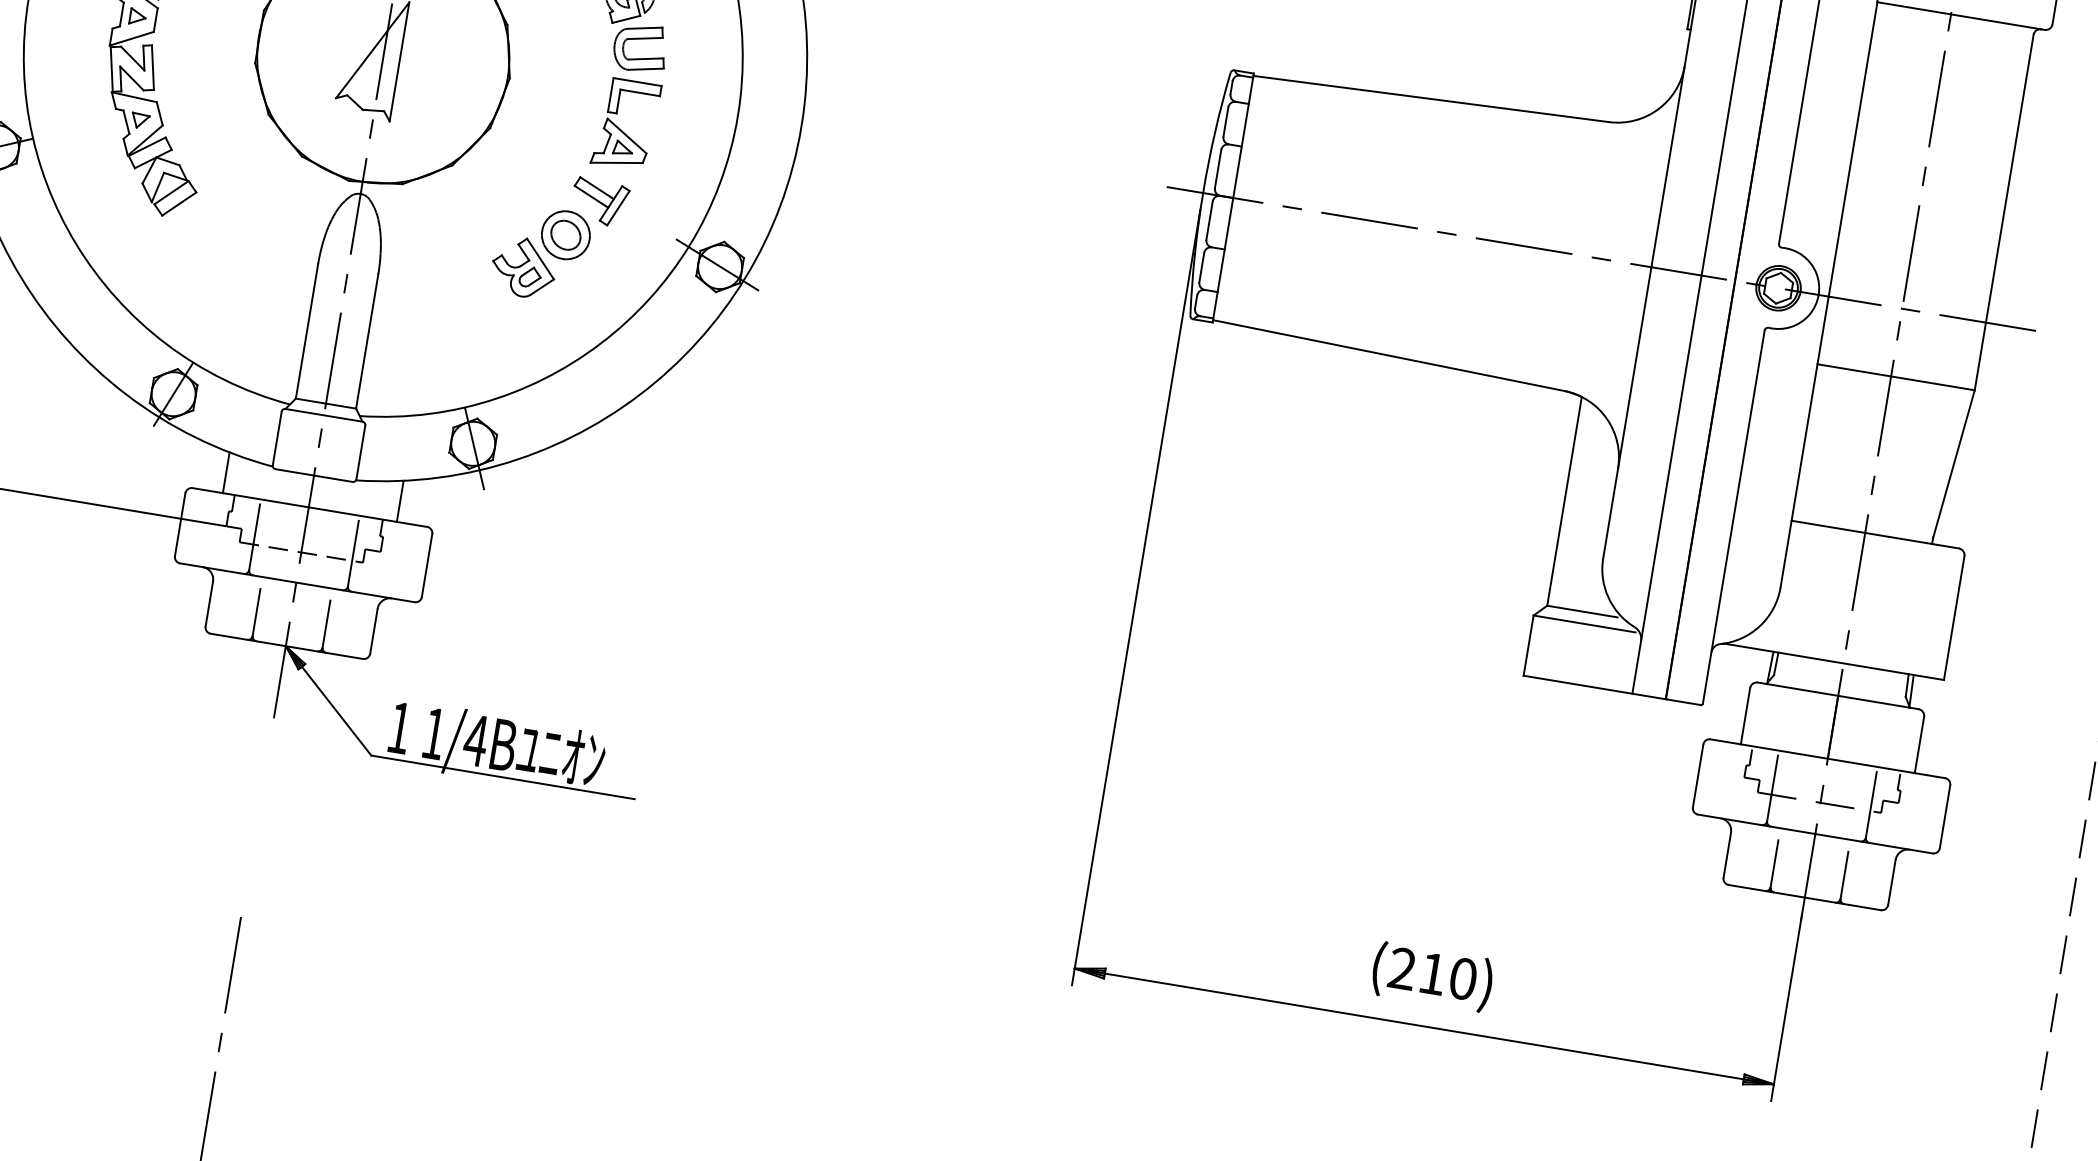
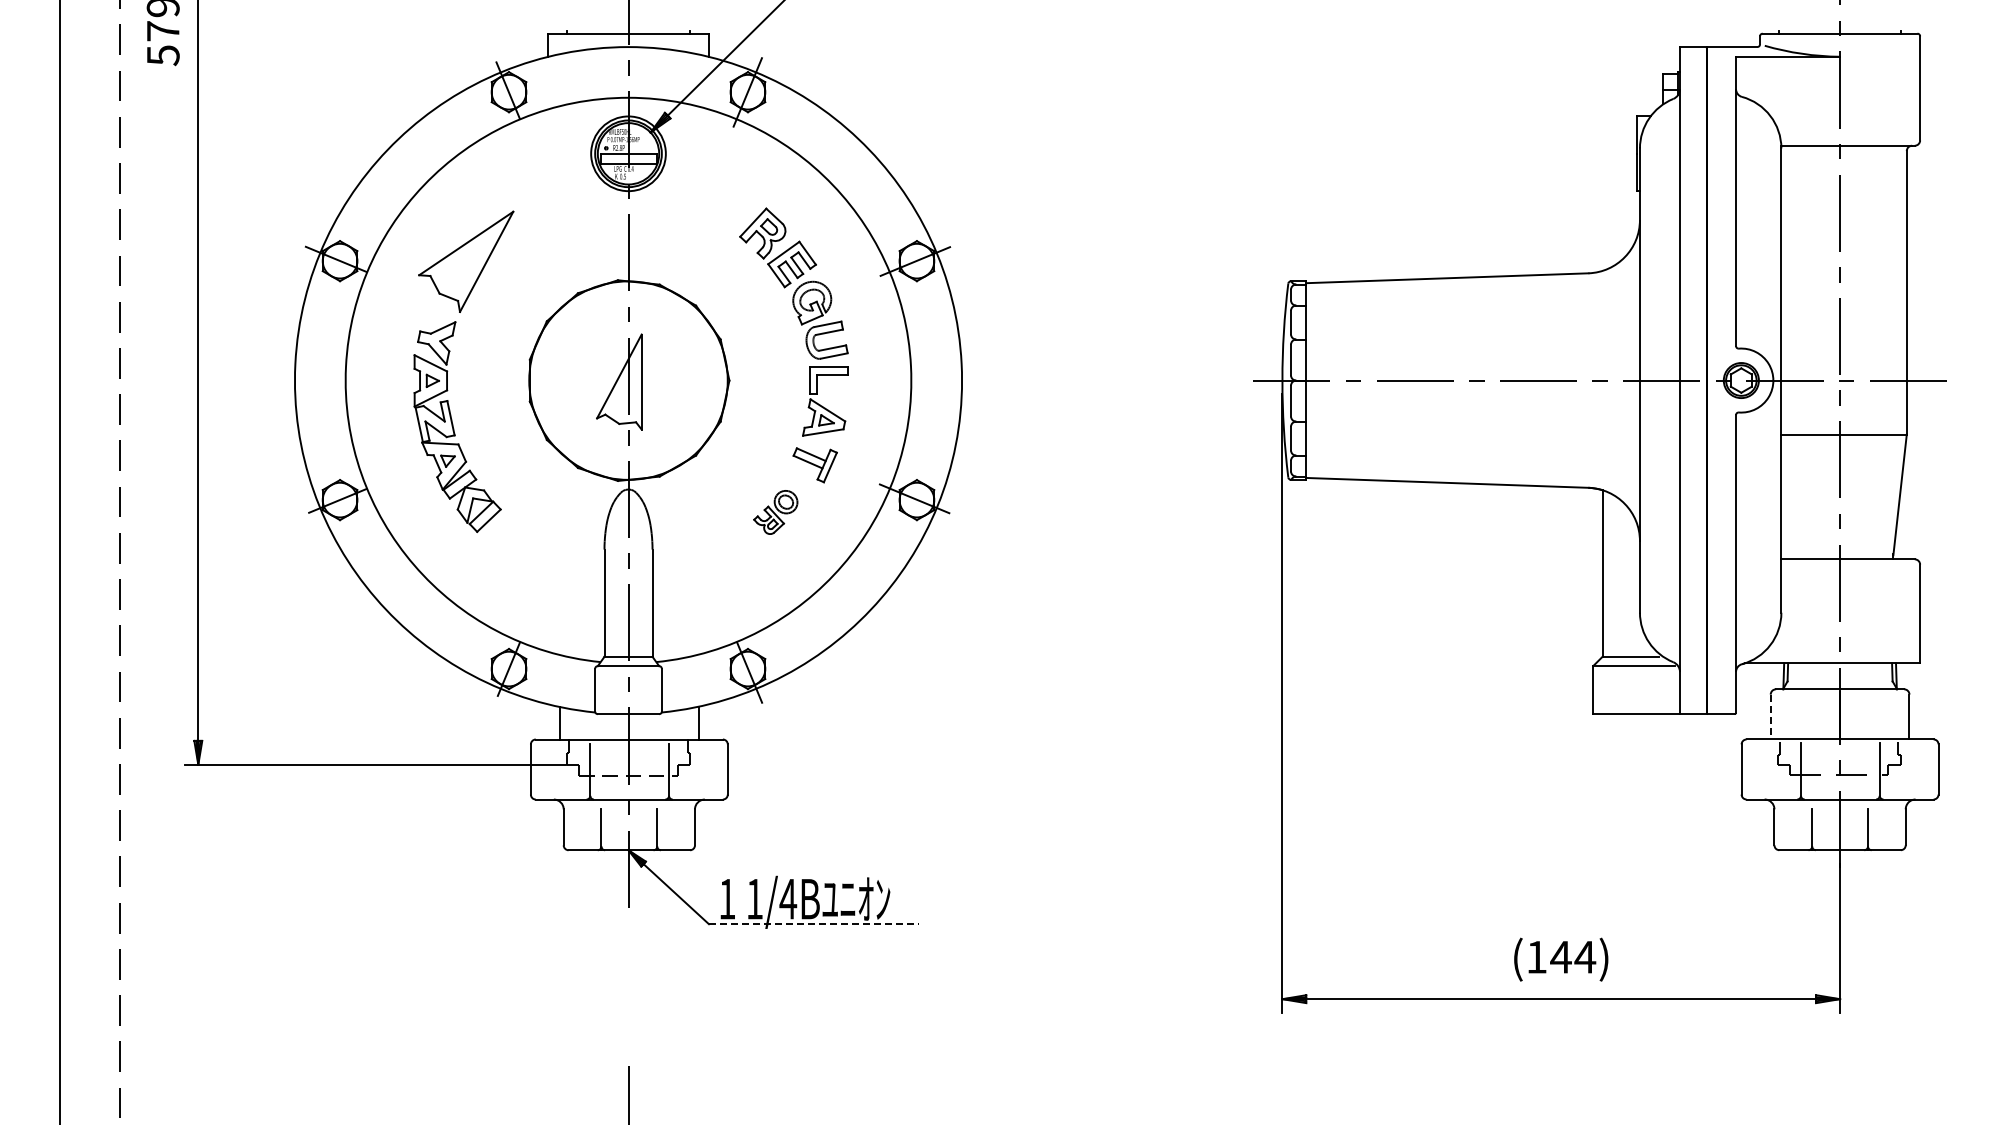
part: (540, 253) -> (775, 512), size x0.6
line: (1745, 716) -> (1770, 717), solid -> dashed
line: (503, 777) -> (814, 924), solid -> dashed
text: (1433, 973) -> (1561, 956), (210) -> (144)

